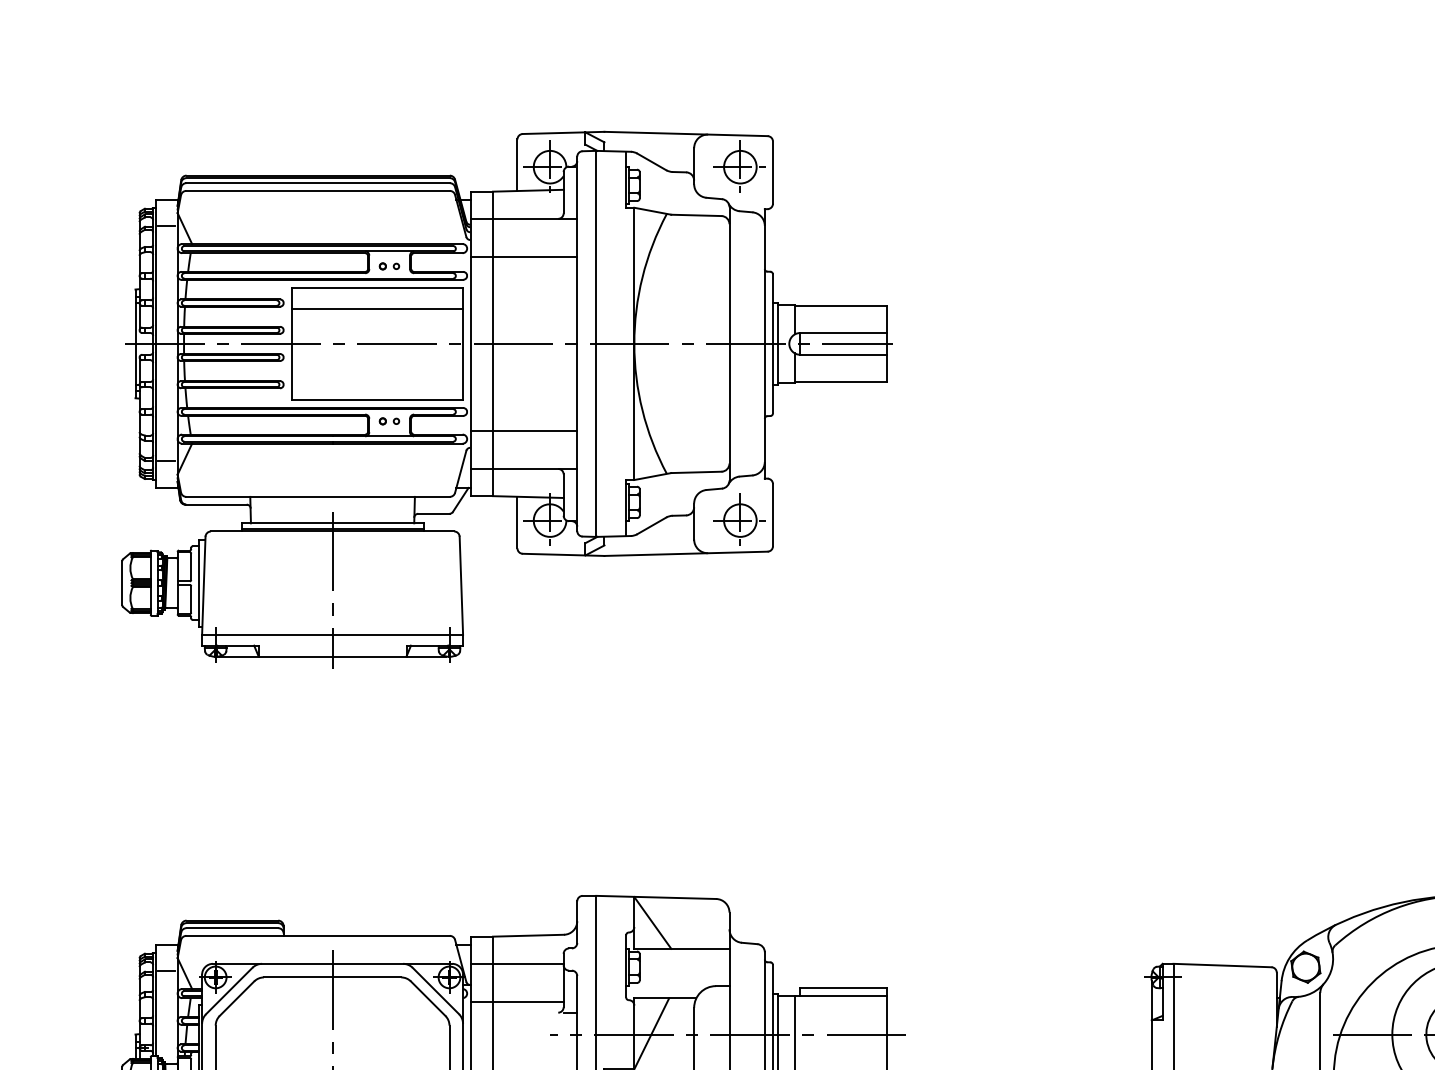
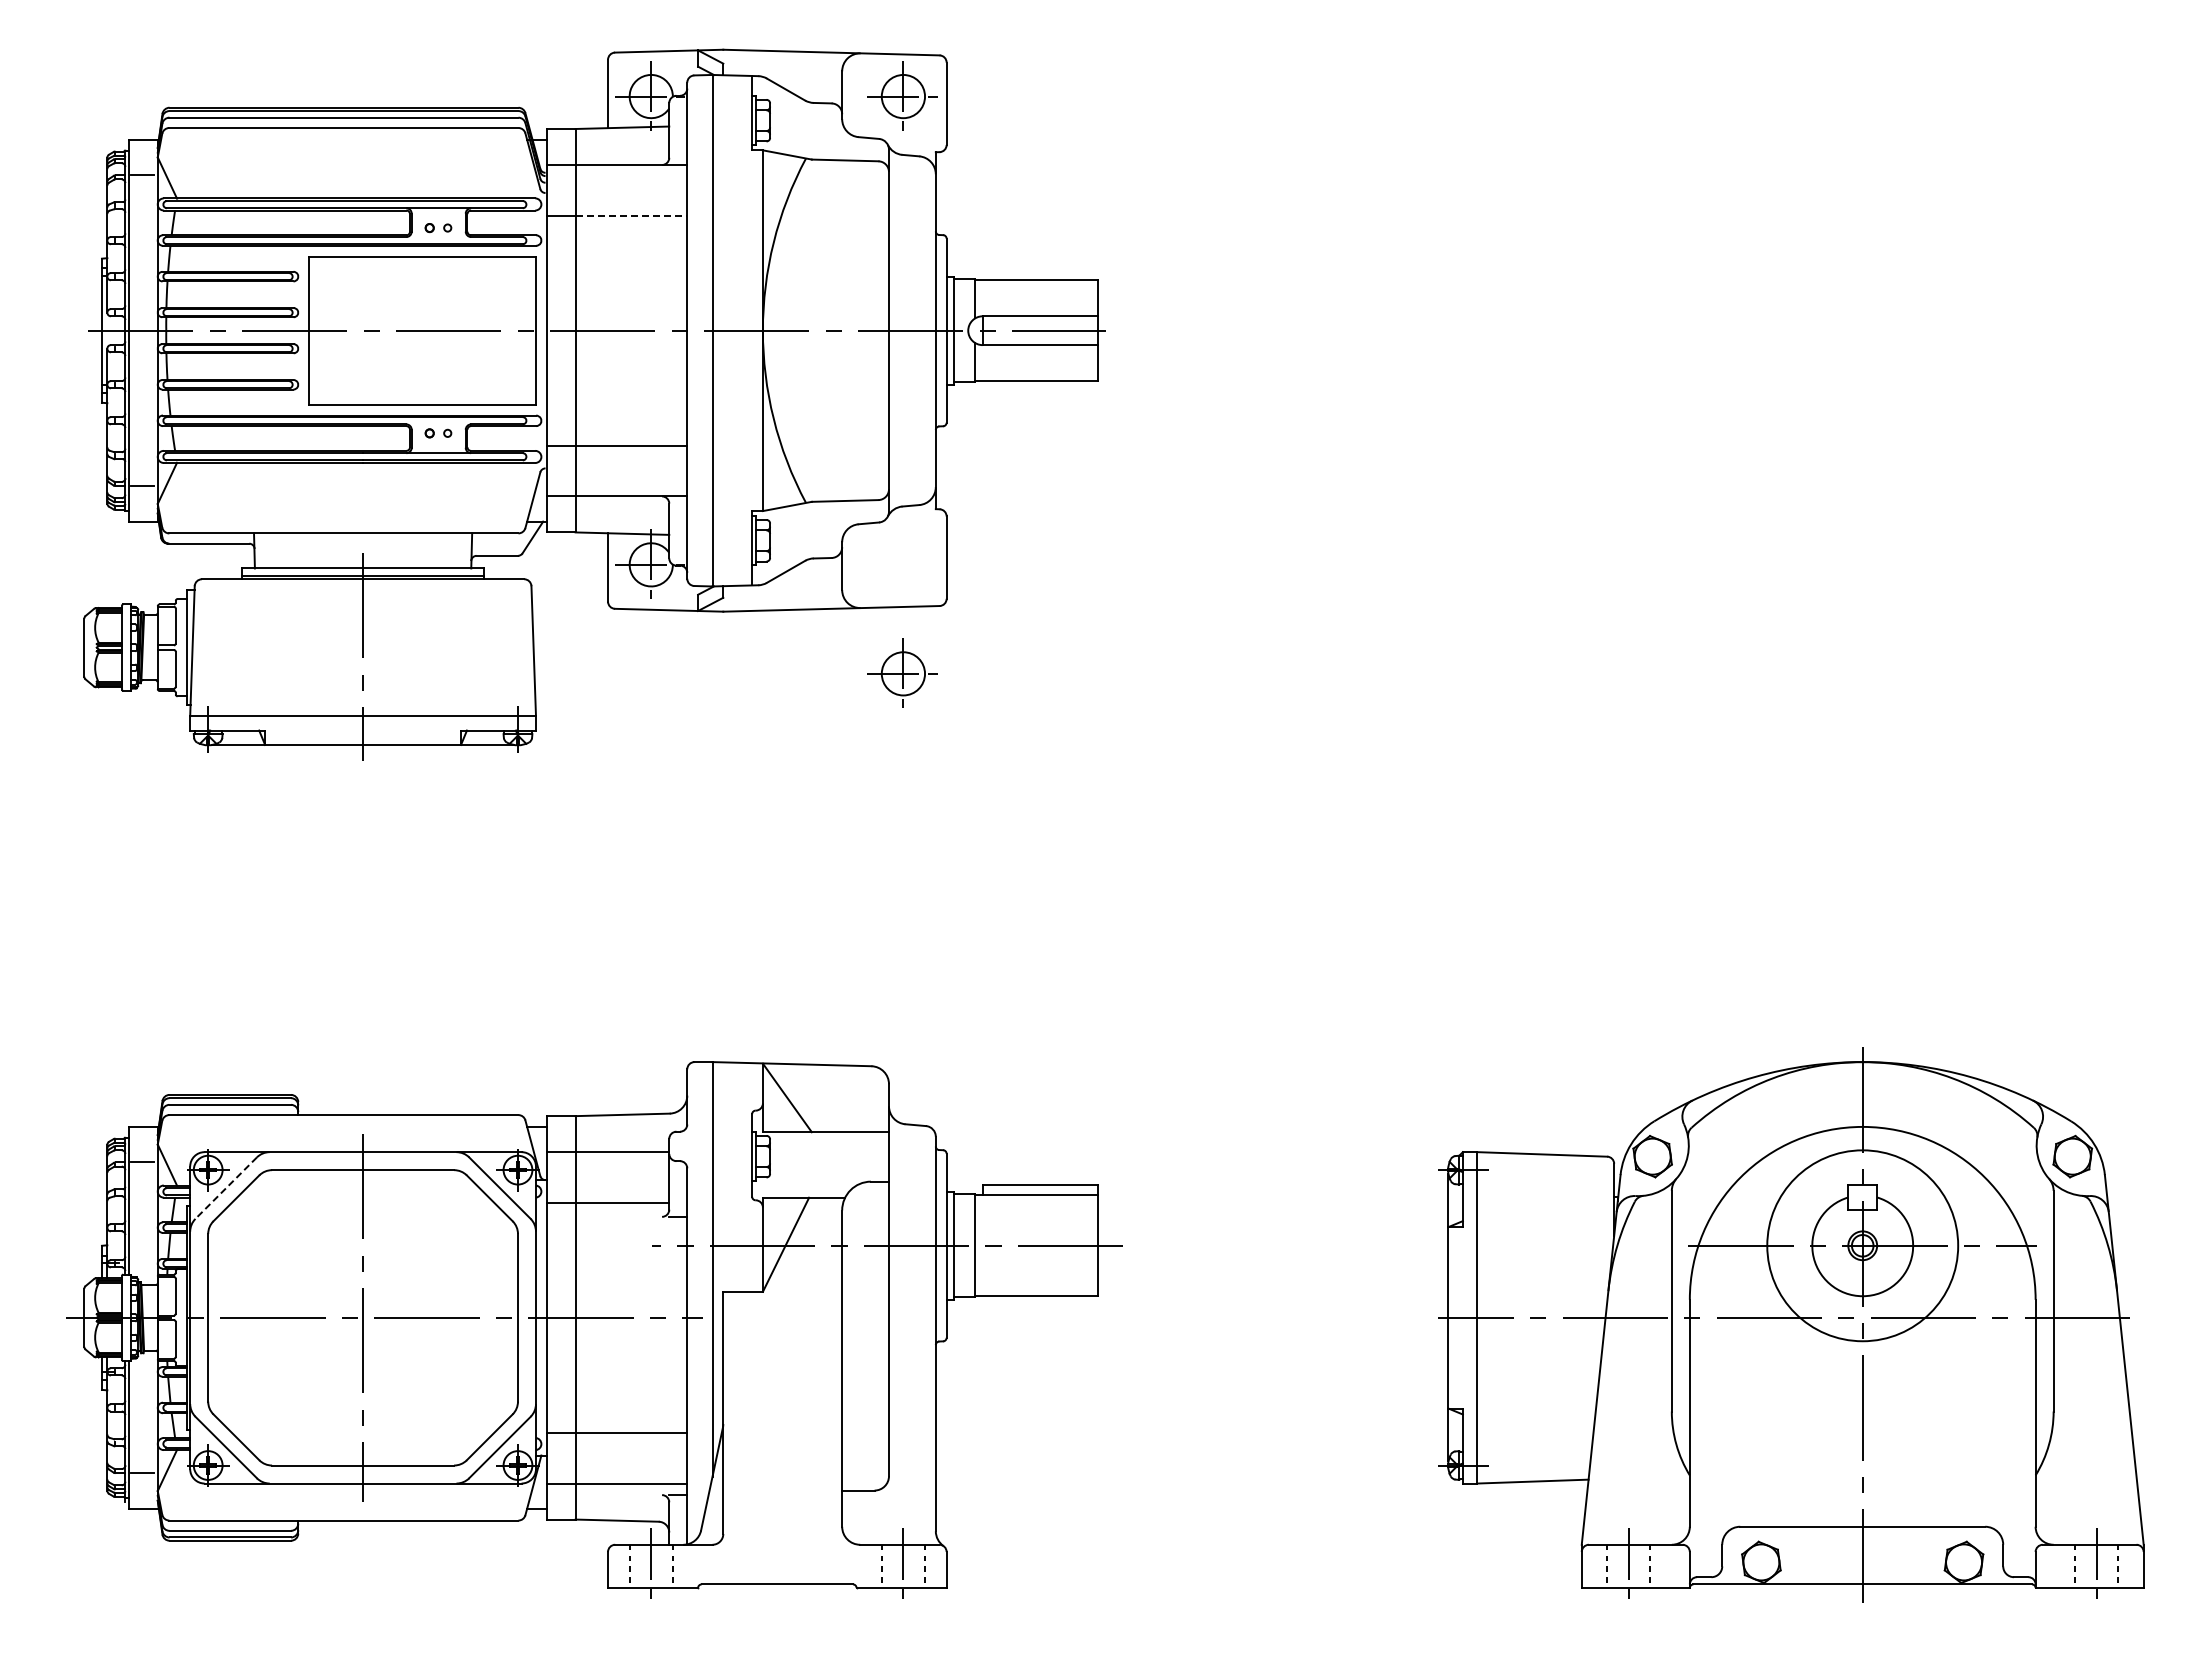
line: (535, 256) -> (631, 215), solid -> dashed
line: (377, 308) -> (422, 283), removed
part: (739, 519) -> (902, 672), moved
line: (228, 991) -> (225, 1188), solid -> dashed

